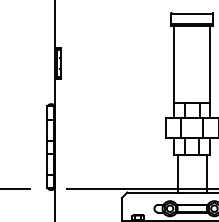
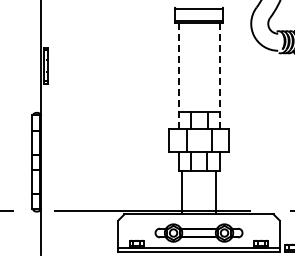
line: (210, 71) -> (219, 75), solid -> dashed
line: (174, 72) -> (178, 76), solid -> dashed

